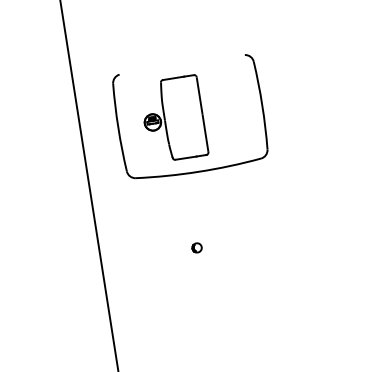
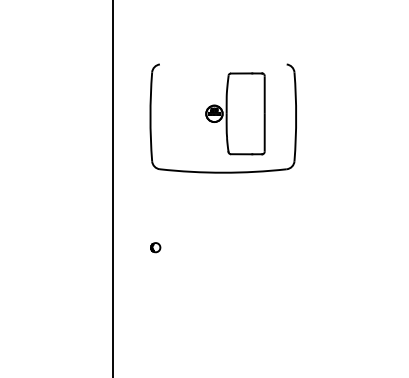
part: (173, 118) -> (235, 113), moved
part: (196, 247) -> (155, 247), moved

